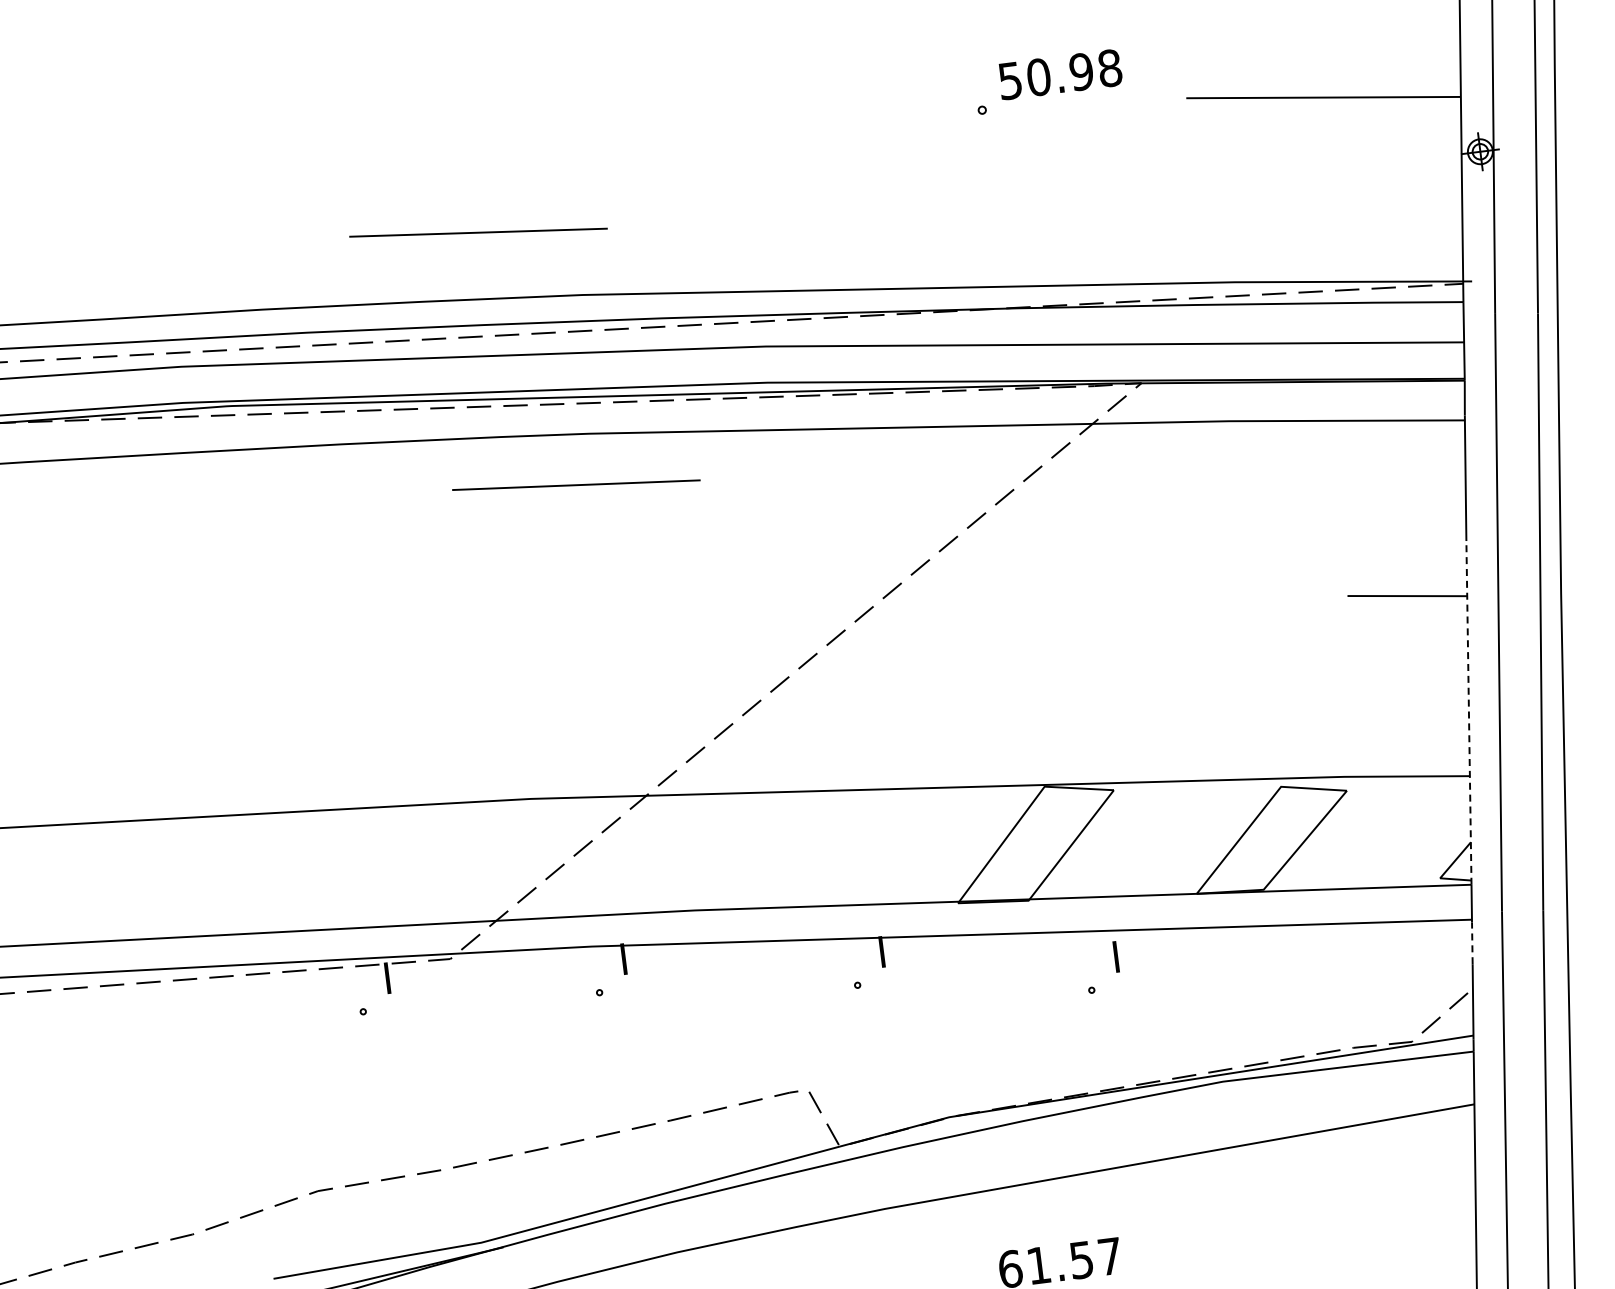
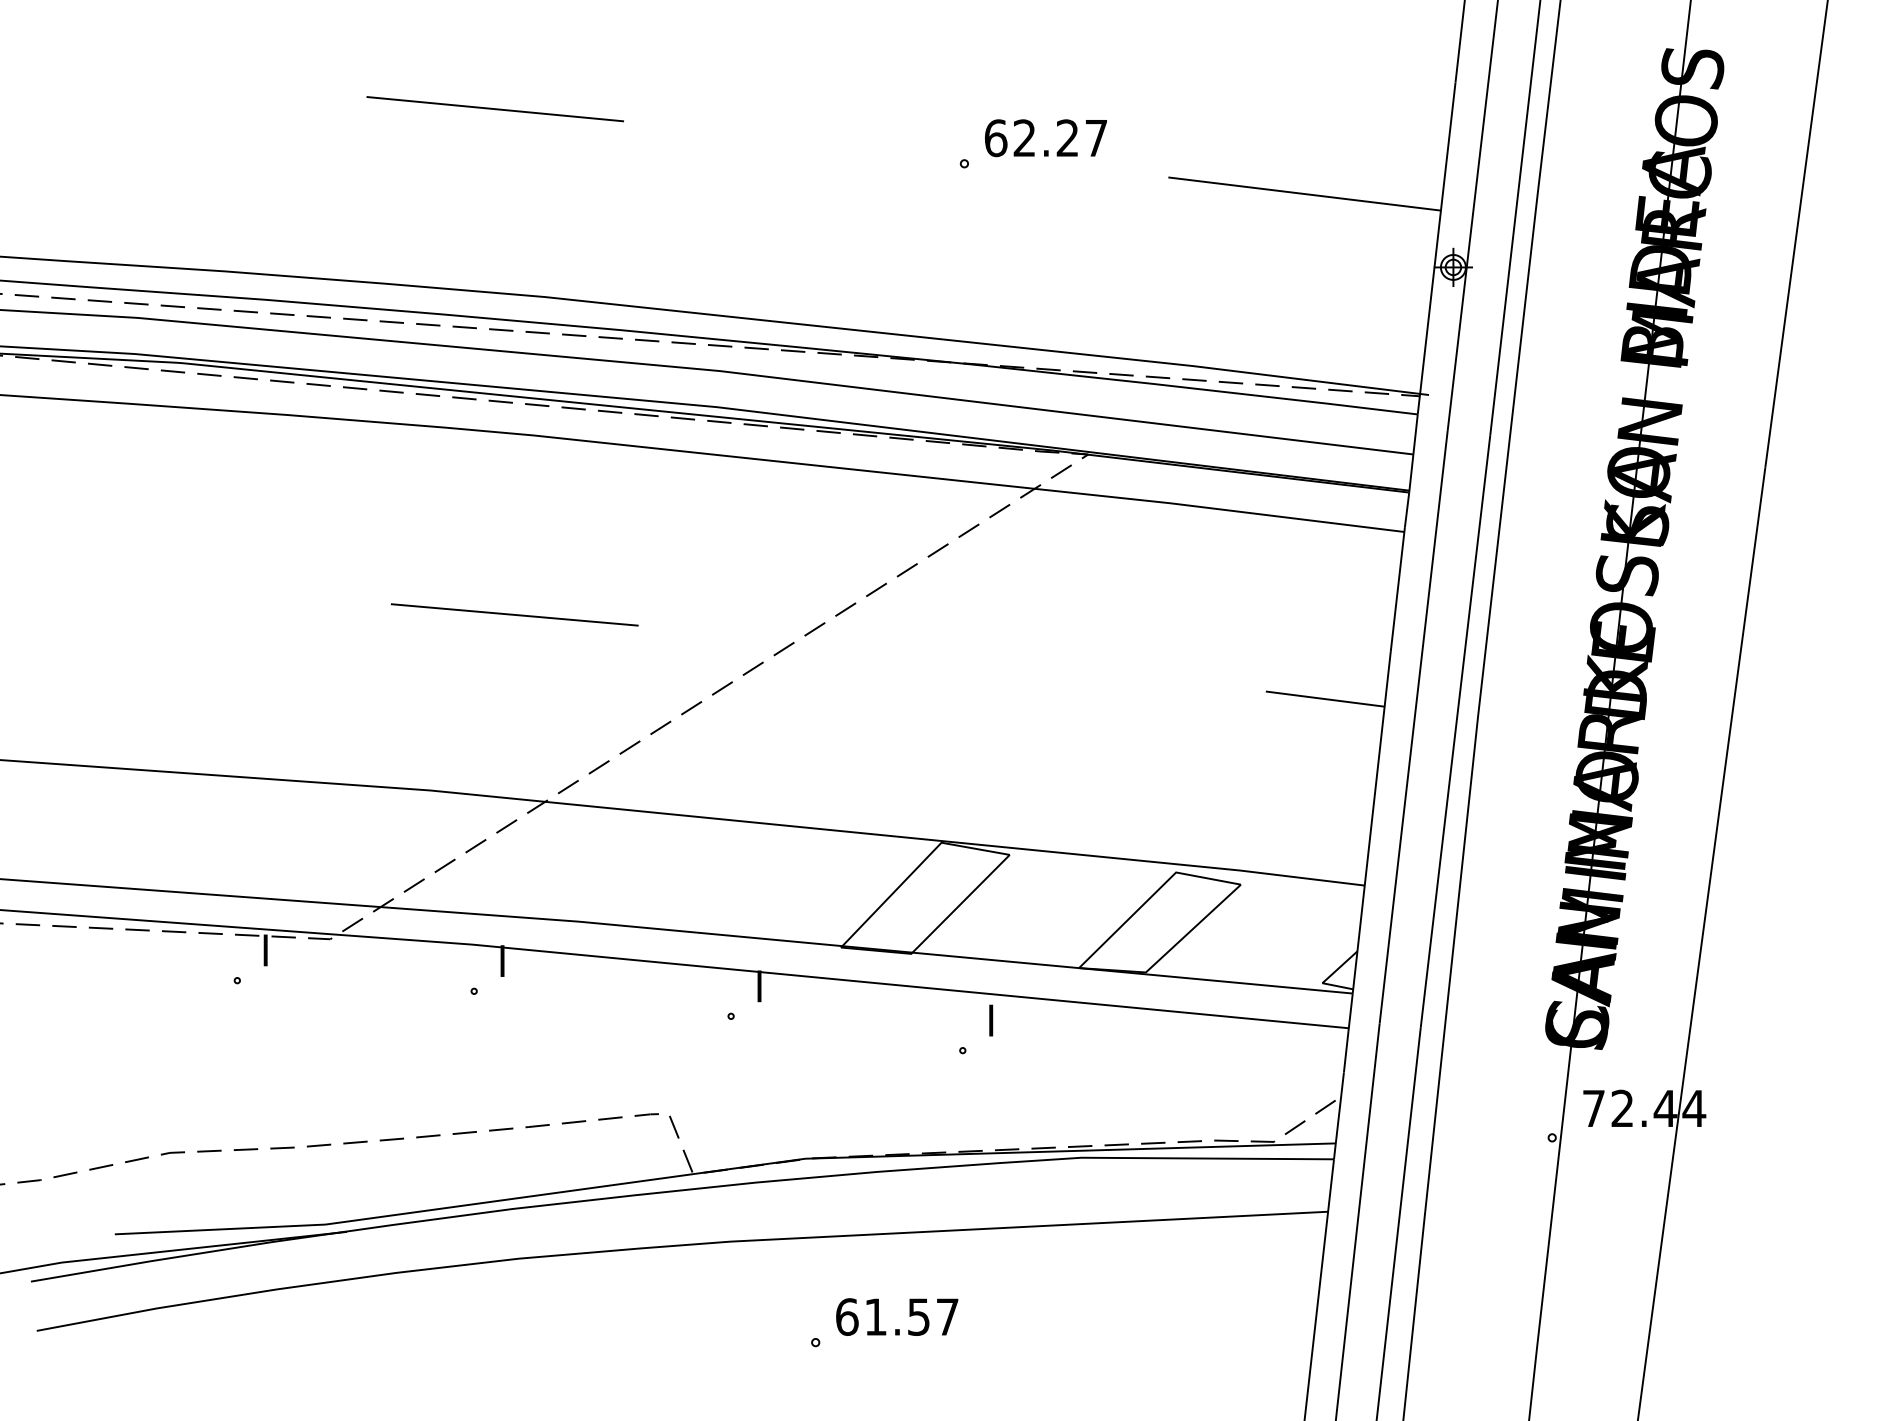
text: (1060, 74) -> (1046, 138), 50.98 -> 62.27
line: (477, 233) -> (494, 109), moved
line: (576, 484) -> (514, 614), moved
line: (1468, 712) -> (1371, 822), dashed -> solid
line: (1472, 943) -> (1346, 1051), dashed -> solid

